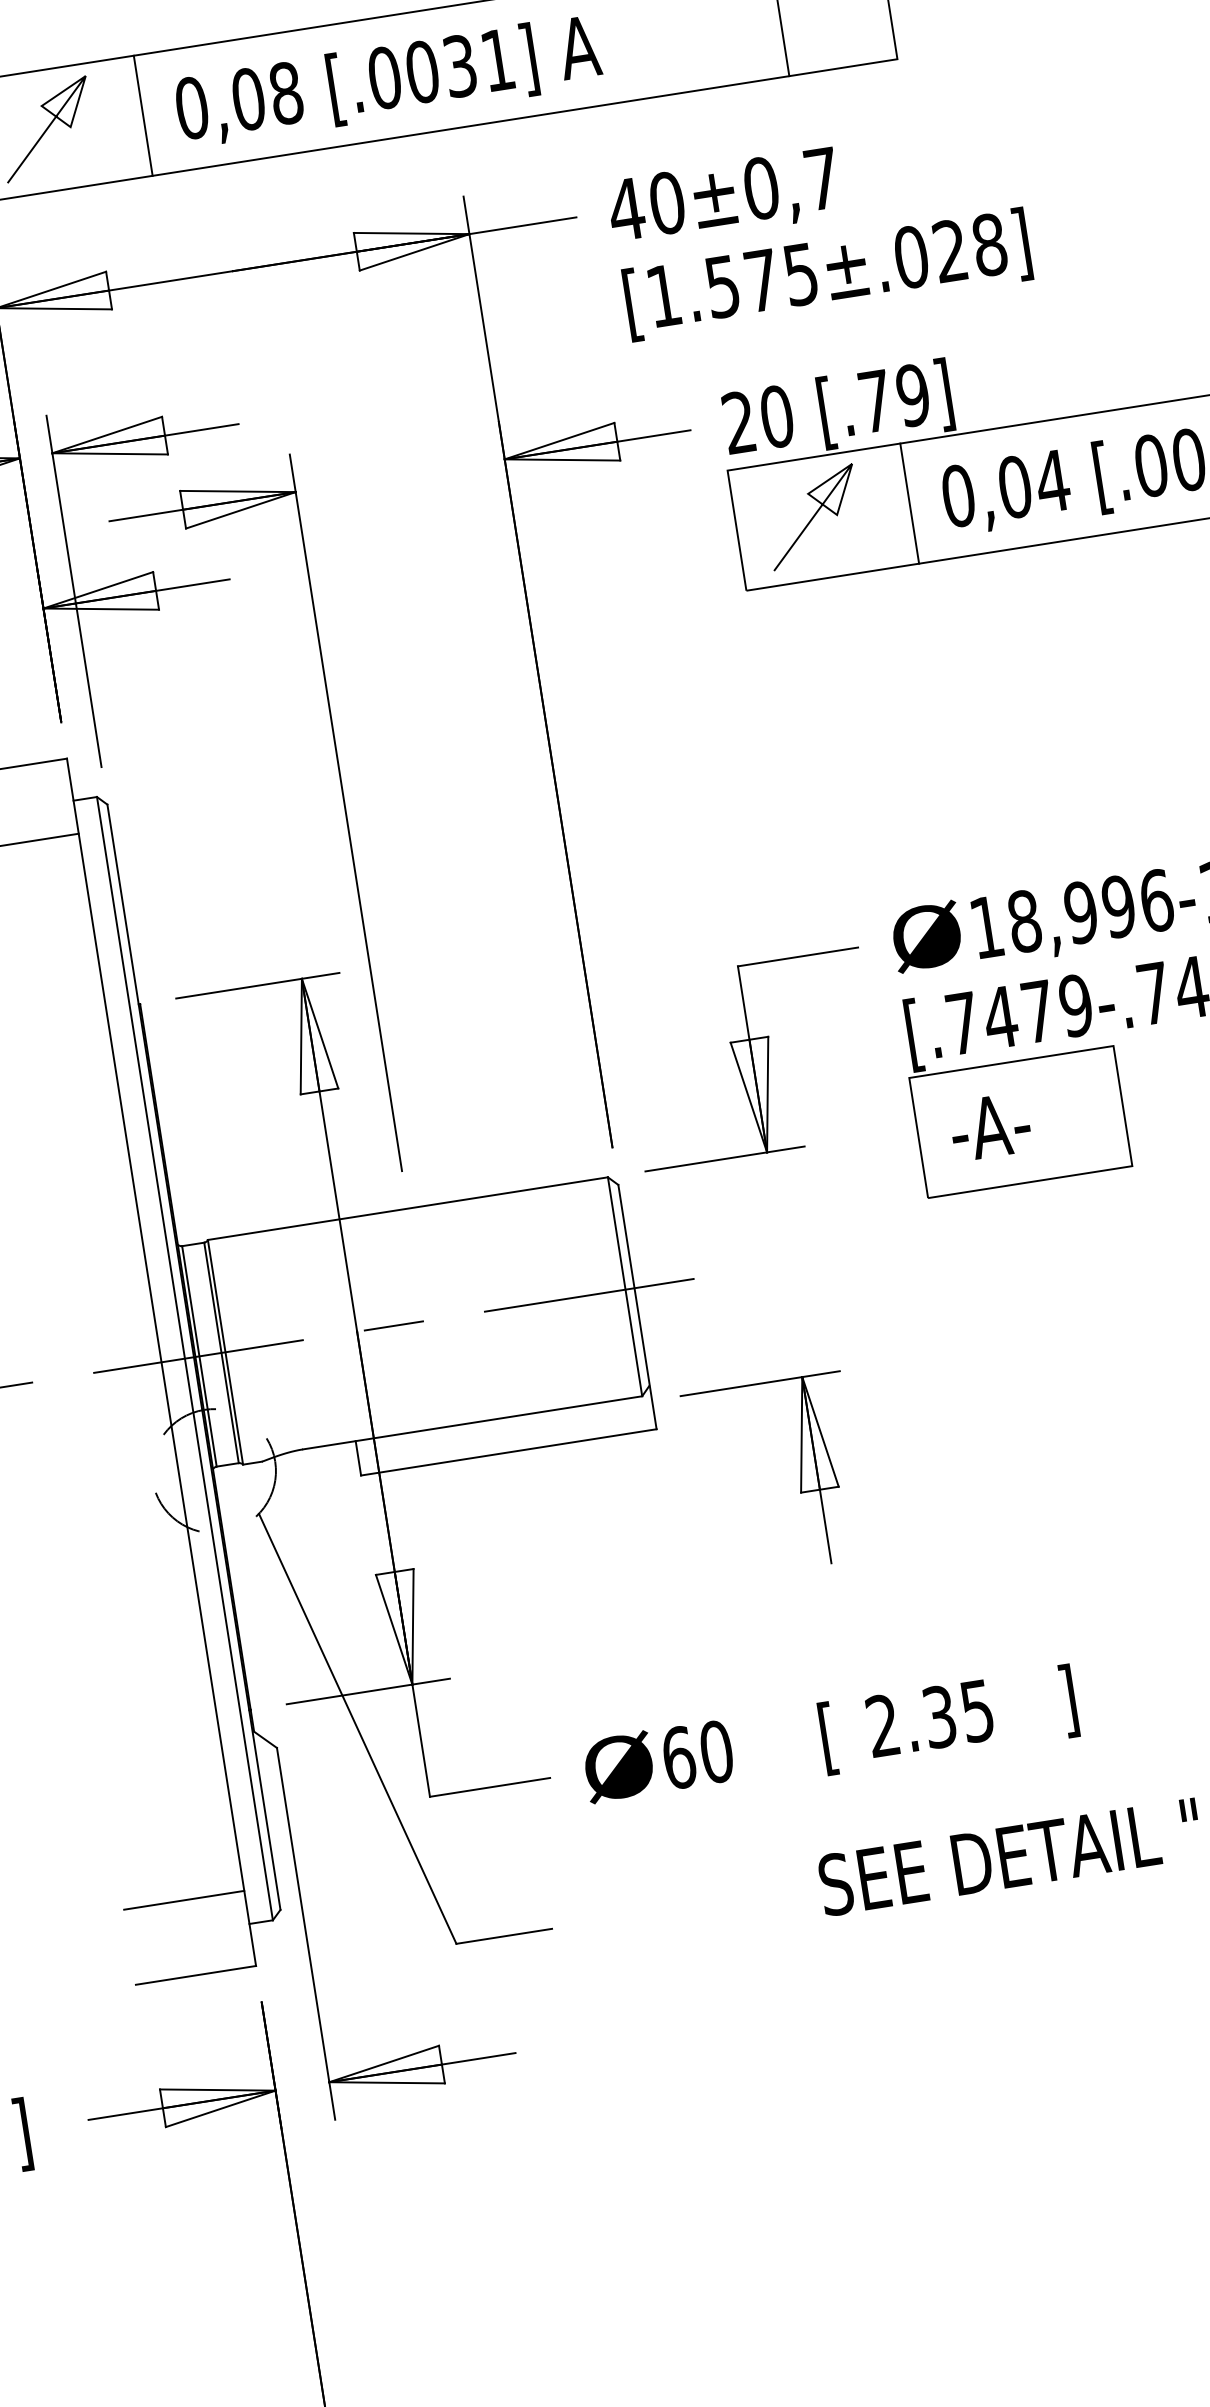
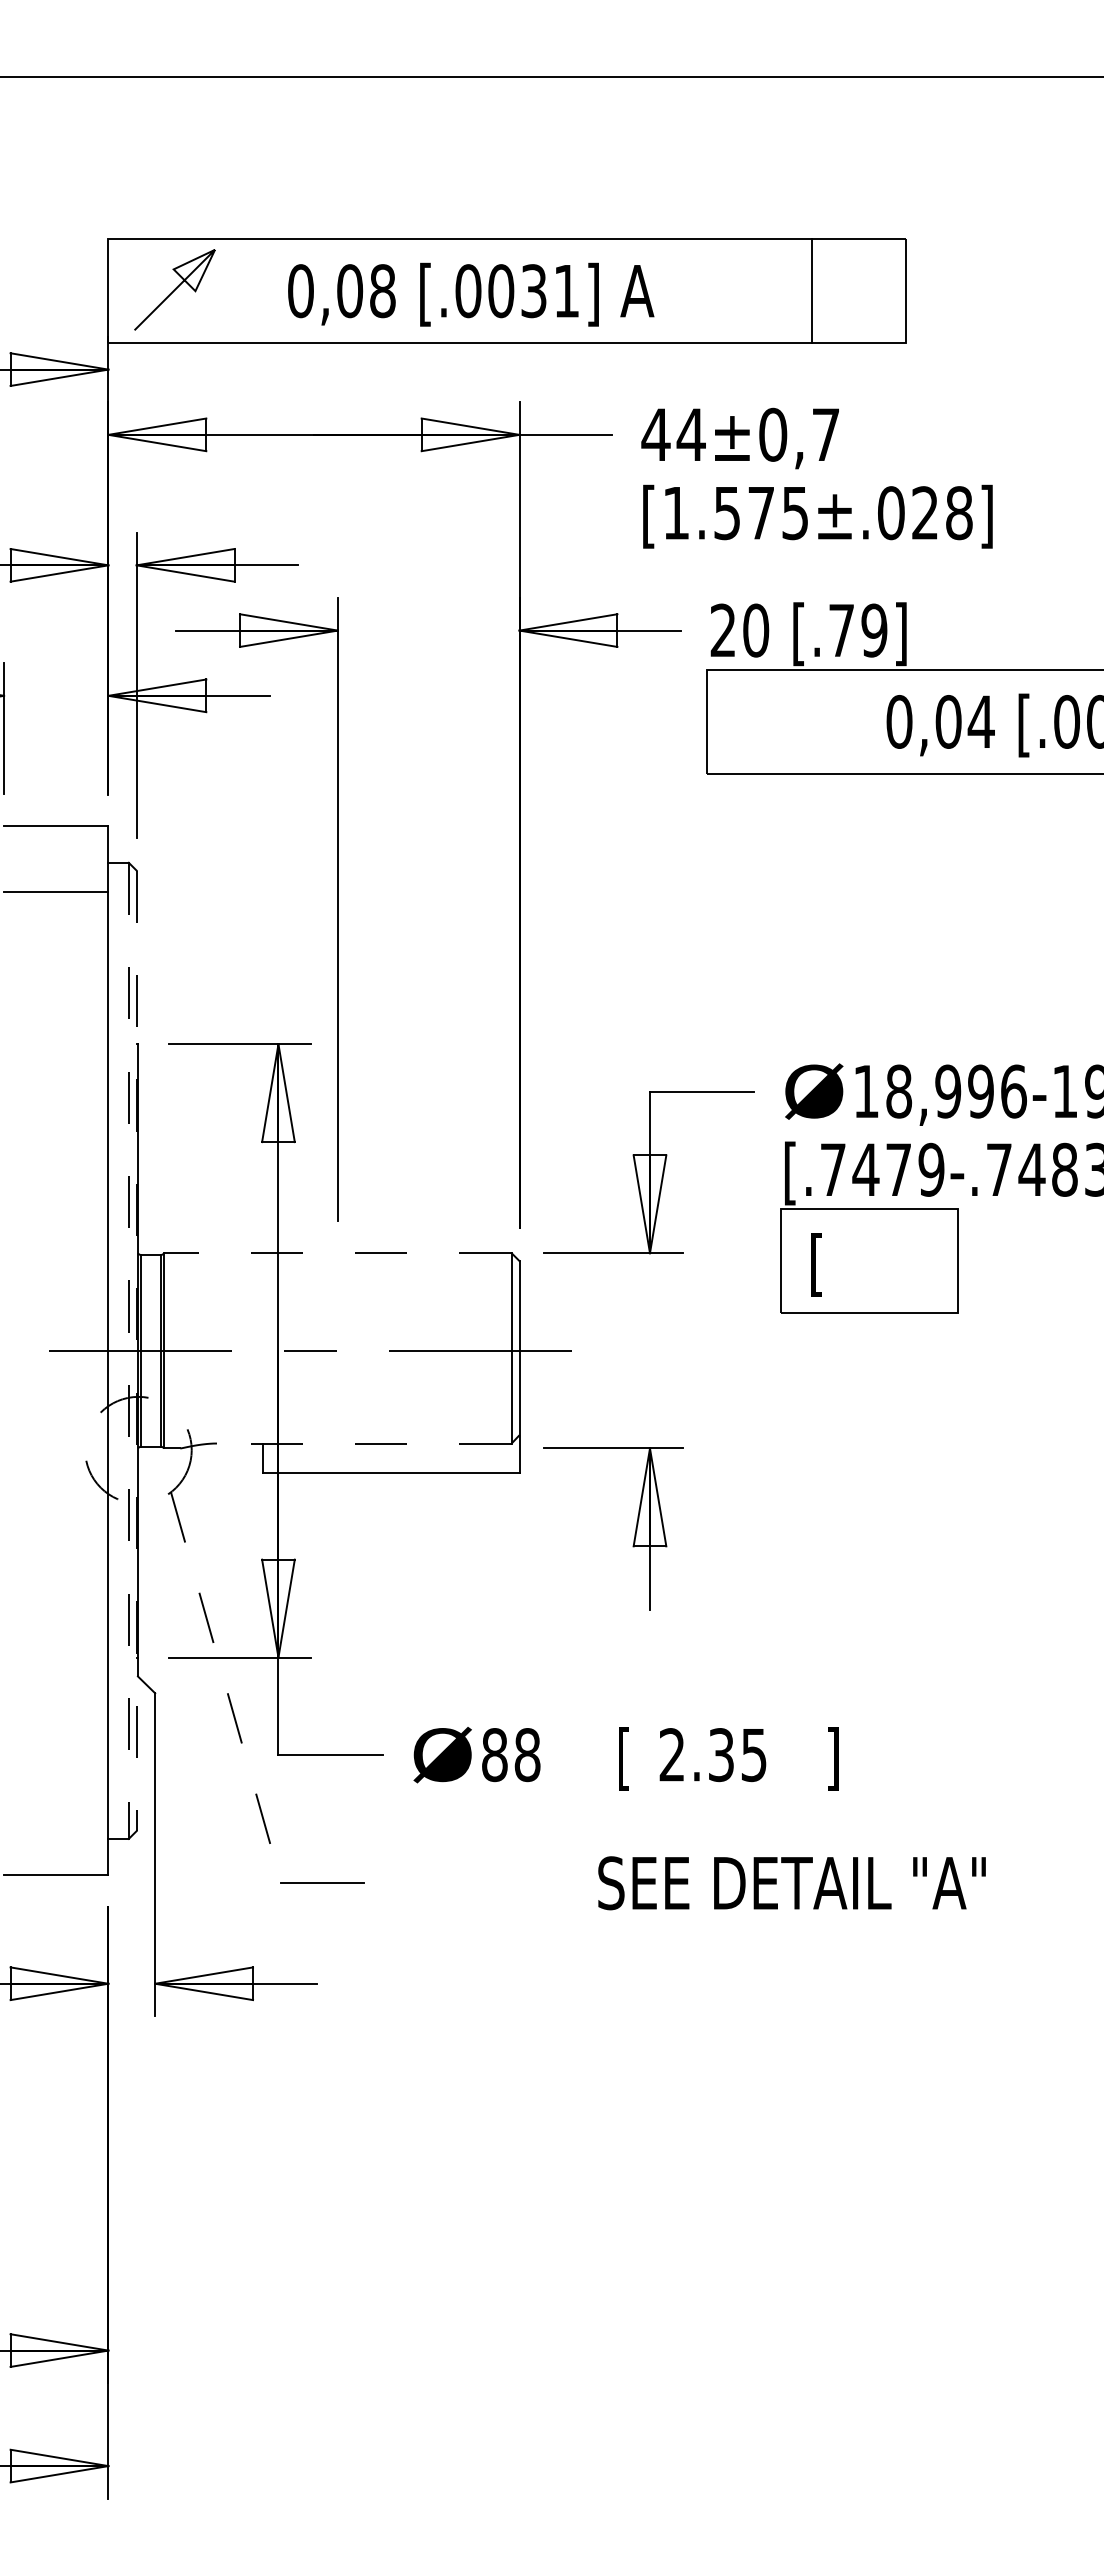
line: (143, 115) -> (258, 290), removed
text: (666, 202) -> (690, 434), 40±0,7 -> 44±0,7
line: (910, 503) -> (857, 721), removed
line: (813, 517) -> (773, 720), removed
text: (990, 1130) -> (842, 1264), -A- -> [
line: (407, 1209) -> (337, 1253), solid -> dashed
line: (193, 1358) -> (136, 1351), solid -> dashed
line: (184, 1359) -> (128, 1351), solid -> dashed
line: (471, 1422) -> (363, 1443), solid -> dashed
line: (358, 1729) -> (226, 1688), solid -> dashed
text: (698, 1754) -> (511, 1754), 60 -> 88
line: (184, 1900) -> (56, 1810), removed

